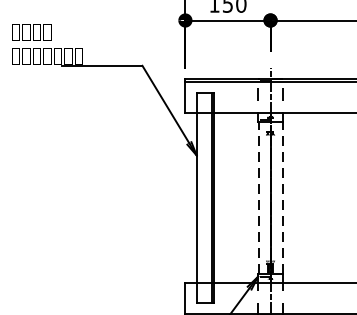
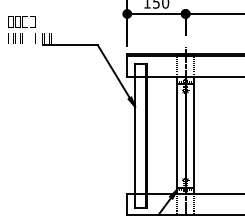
line: (258, 197) -> (177, 135), dashed -> solid
line: (281, 197) -> (193, 135), dashed -> solid

